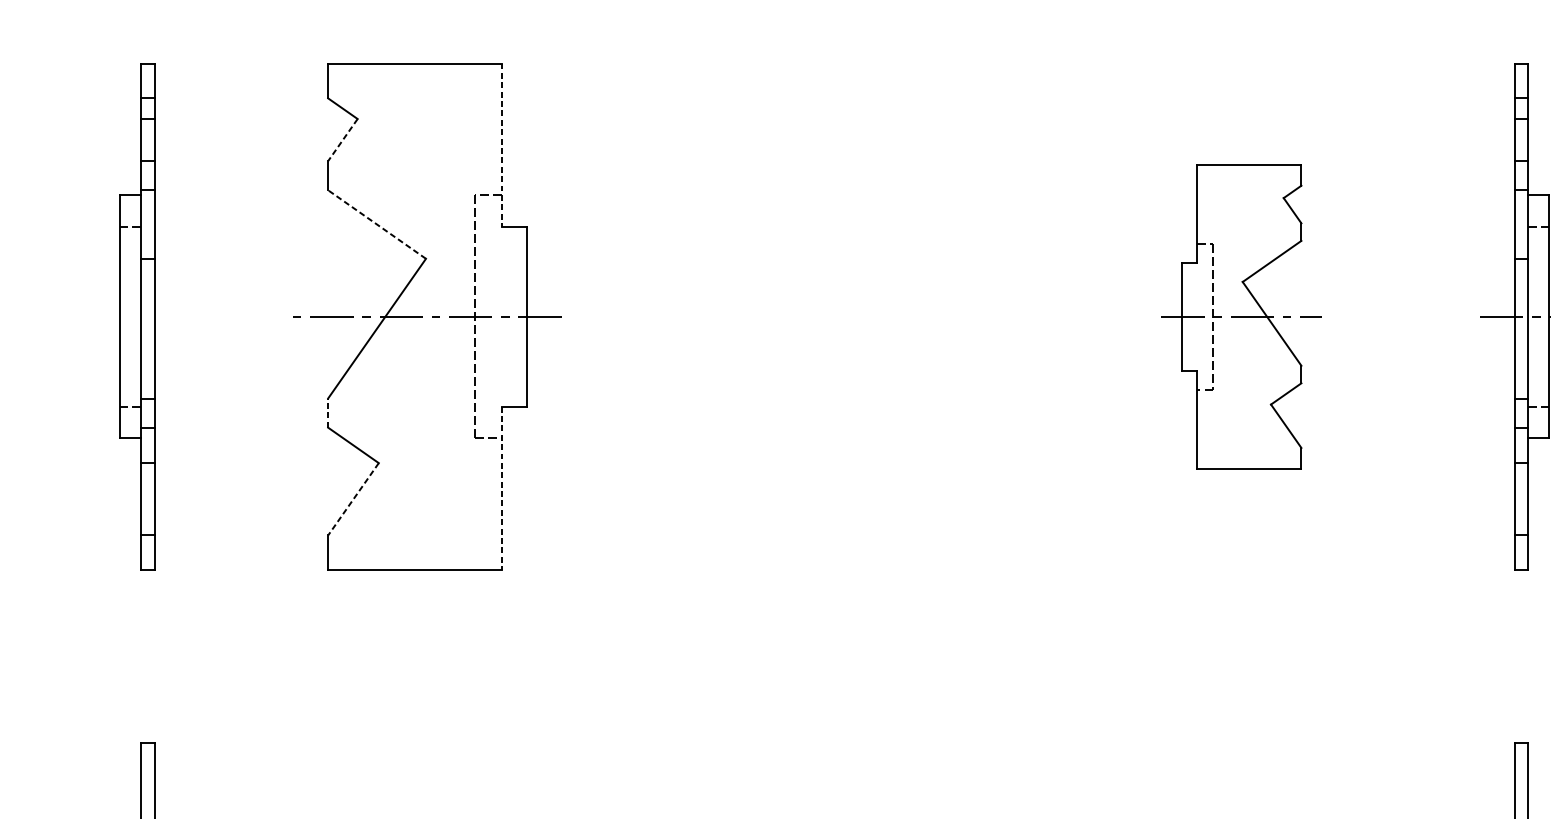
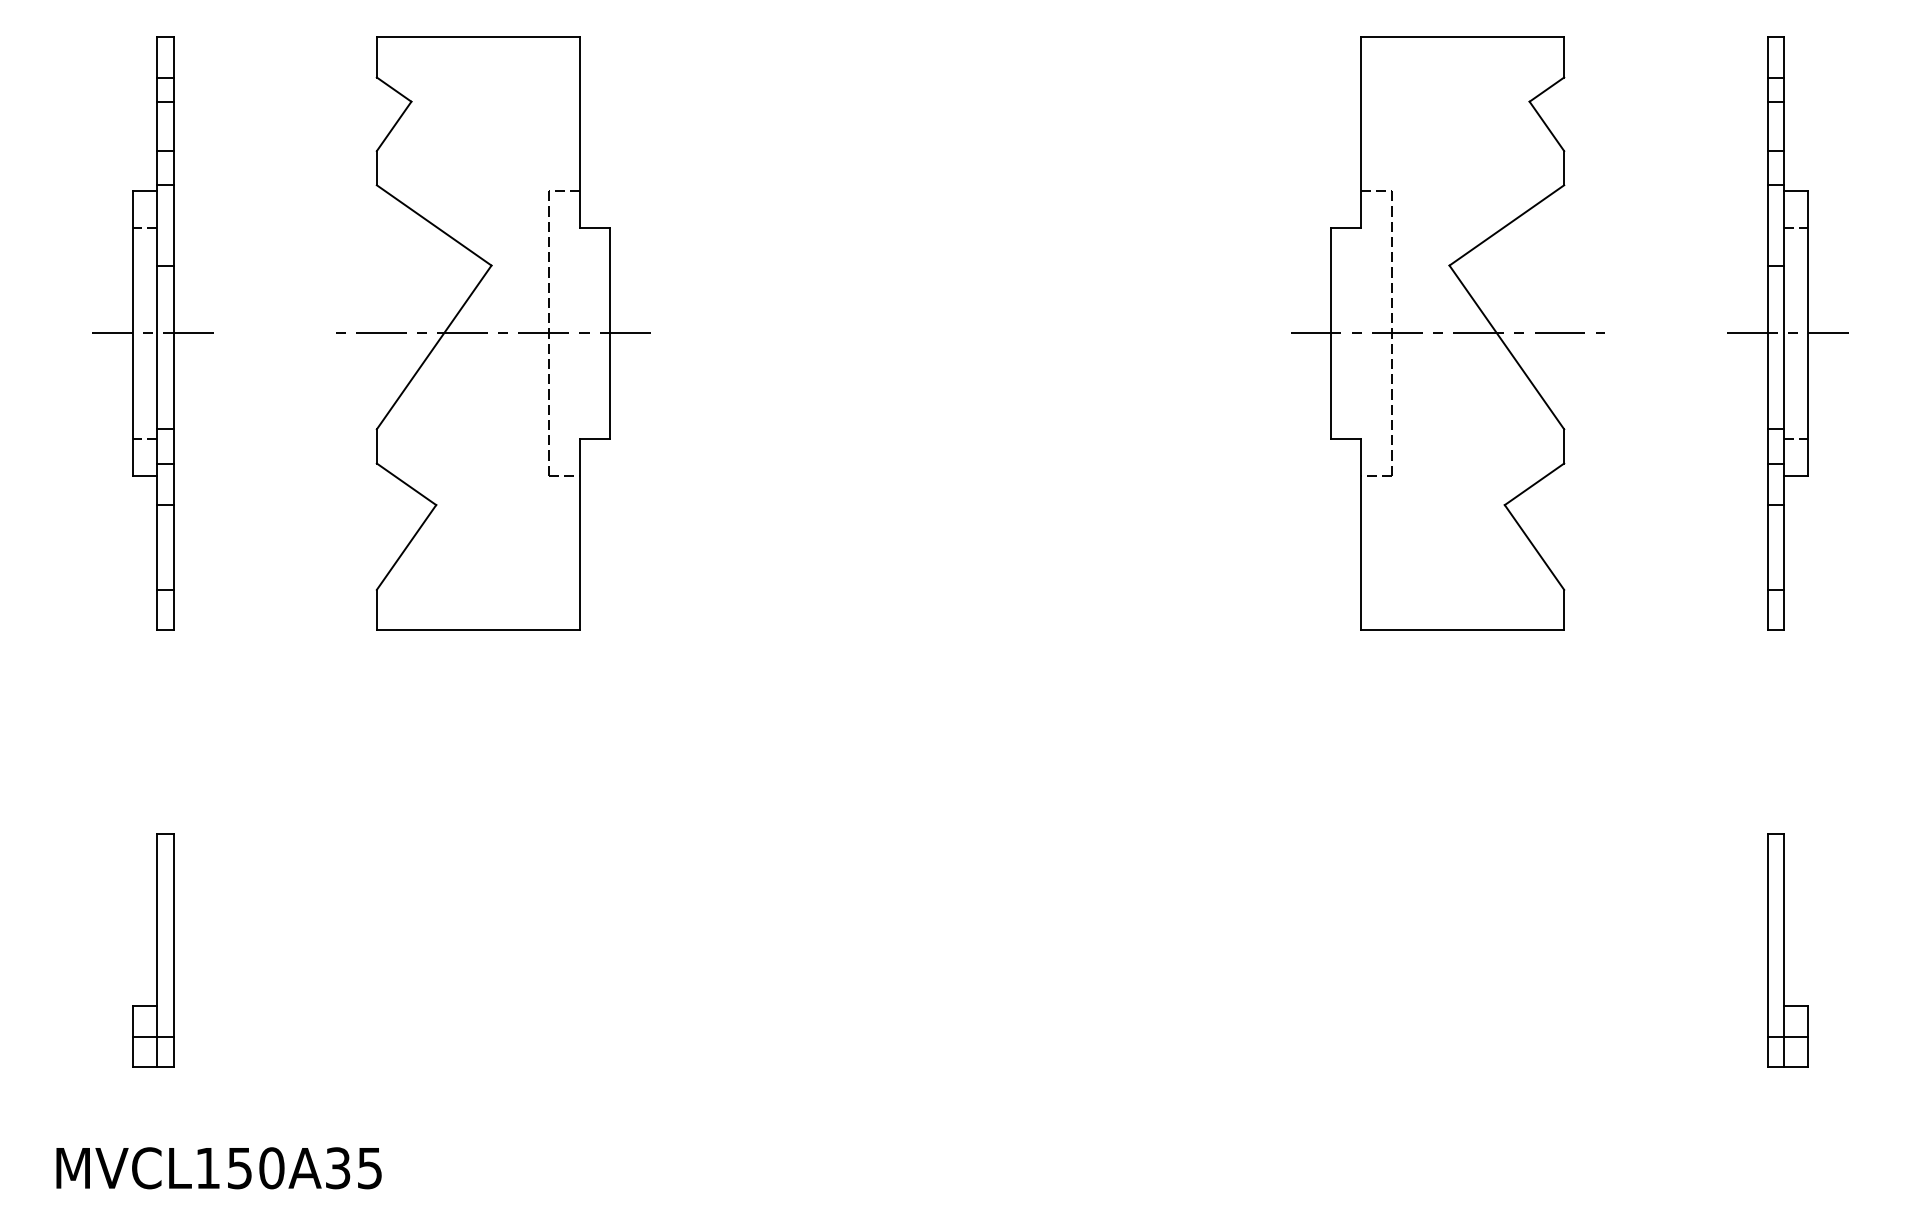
line: (342, 140) -> (393, 126), dashed -> solid
line: (501, 145) -> (580, 132), dashed -> solid
line: (377, 224) -> (434, 225), dashed -> solid
line: (137, 316) -> (153, 333), added
part: (1241, 316) -> (1447, 333), size x1.67
line: (327, 412) -> (376, 445), dashed -> solid
line: (501, 488) -> (580, 534), dashed -> solid
line: (353, 499) -> (406, 547), dashed -> solid

